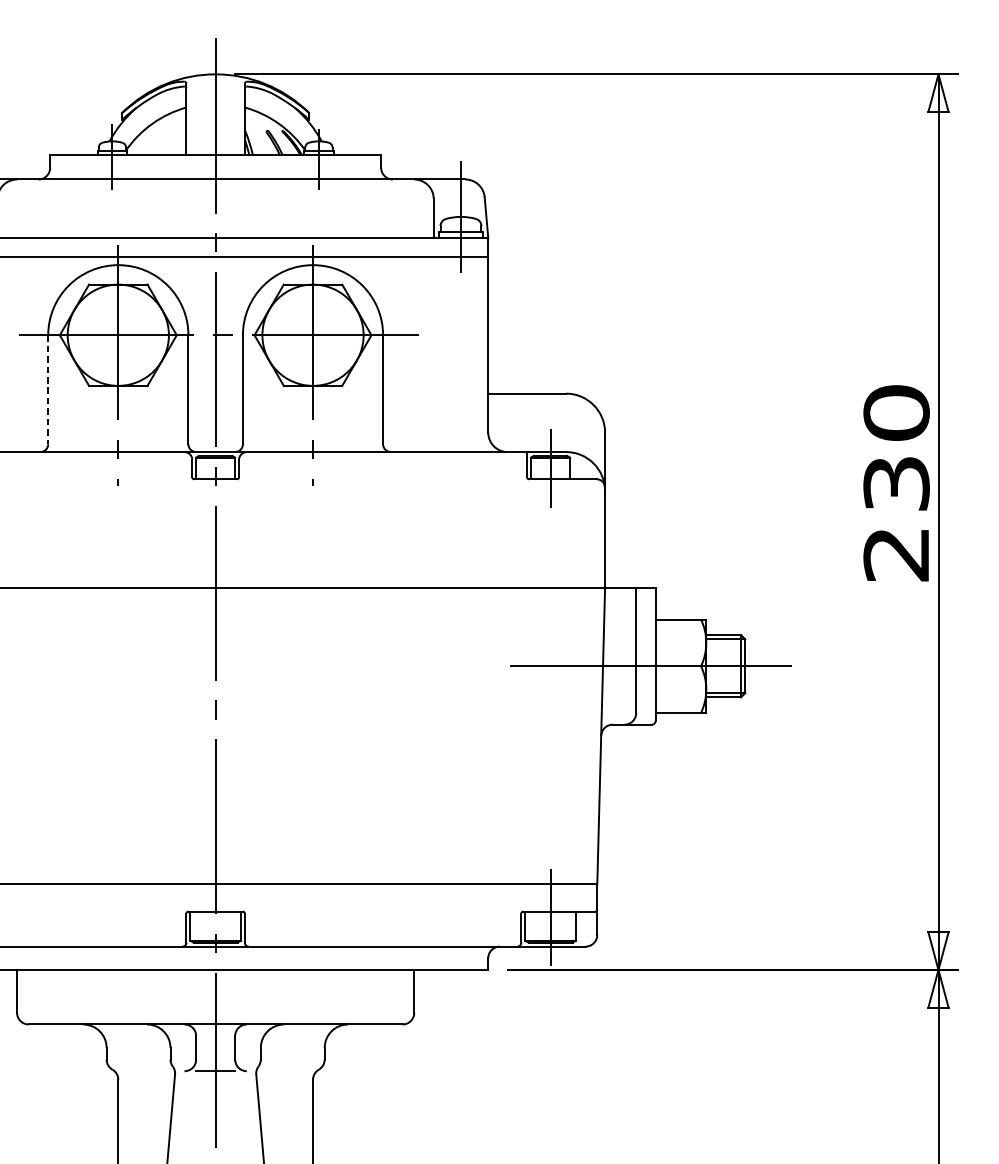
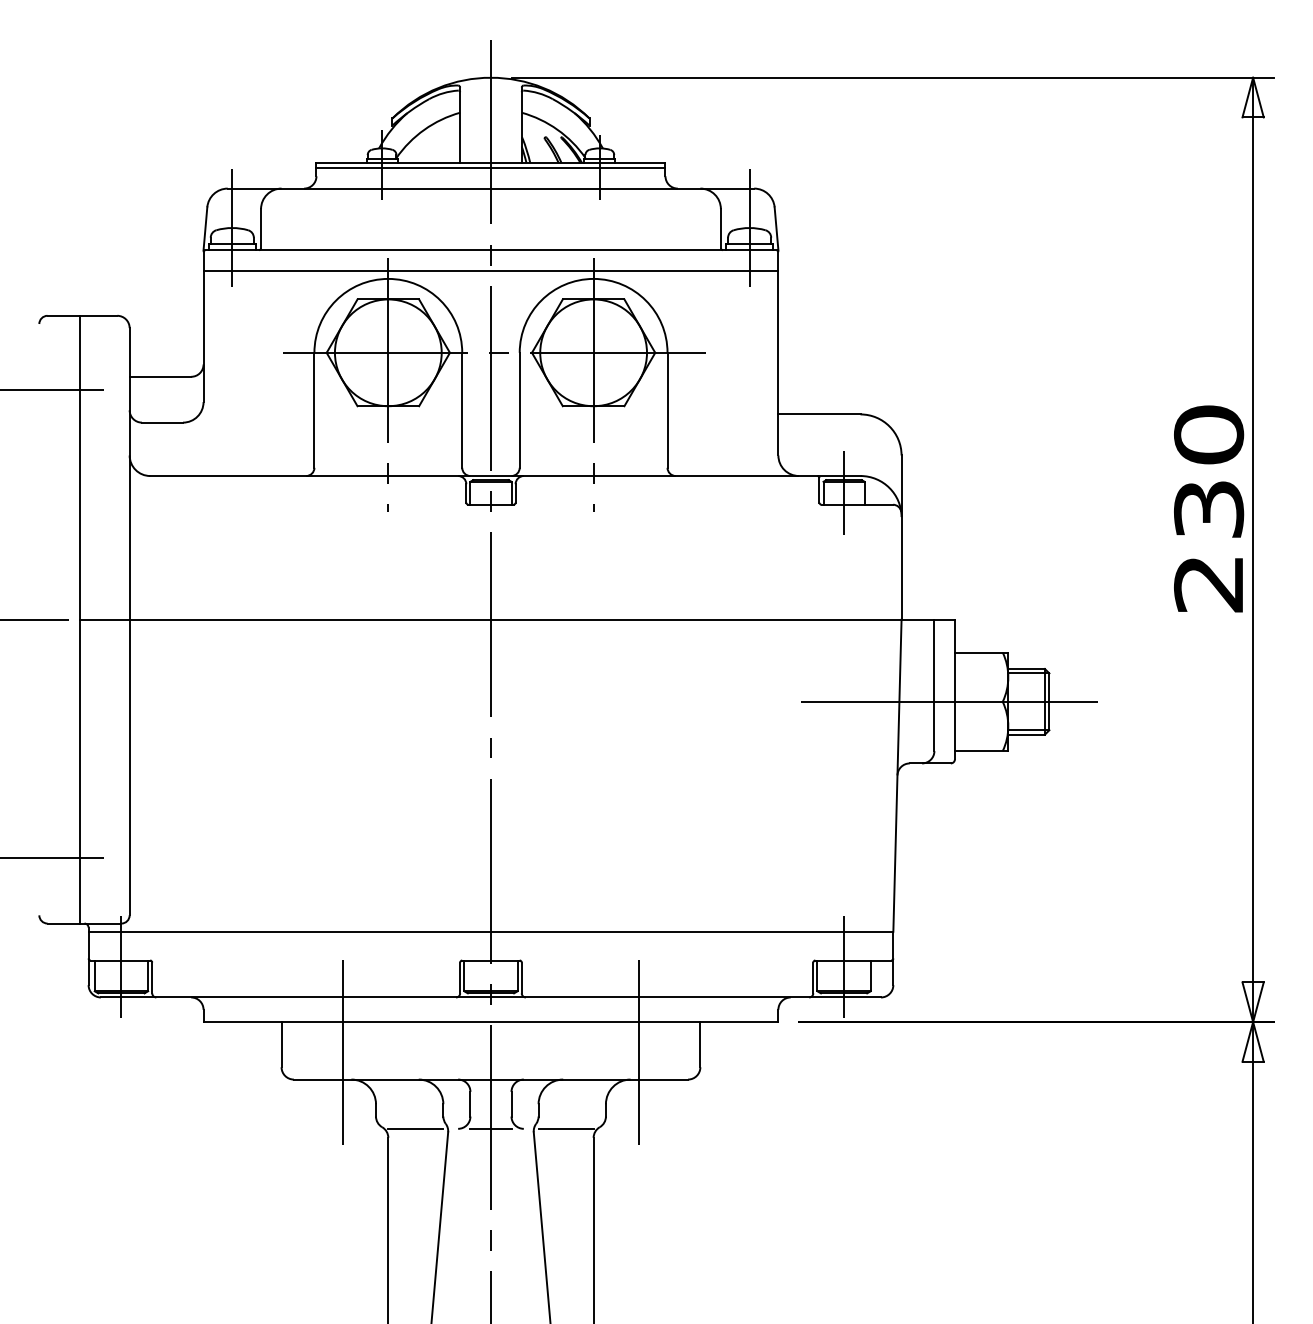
line: (215, 160) -> (490, 168), added
line: (48, 389) -> (314, 410), dashed -> solid
line: (75, 994) -> (343, 1047), added
line: (355, 994) -> (638, 1047), added
line: (144, 1070) -> (415, 1128), added
line: (286, 1070) -> (565, 1128), added

